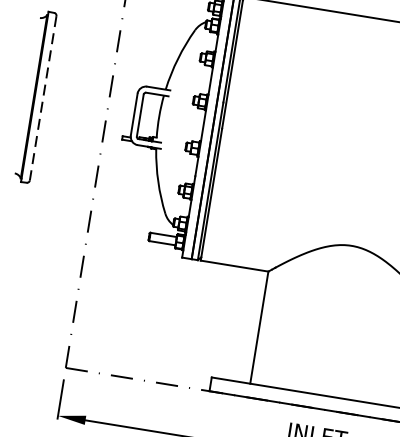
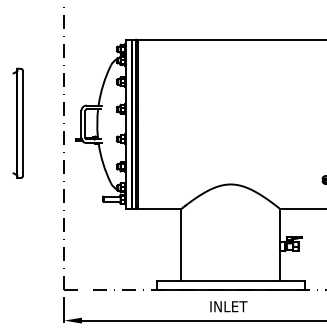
line: (42, 98) -> (22, 123), dashed -> solid

